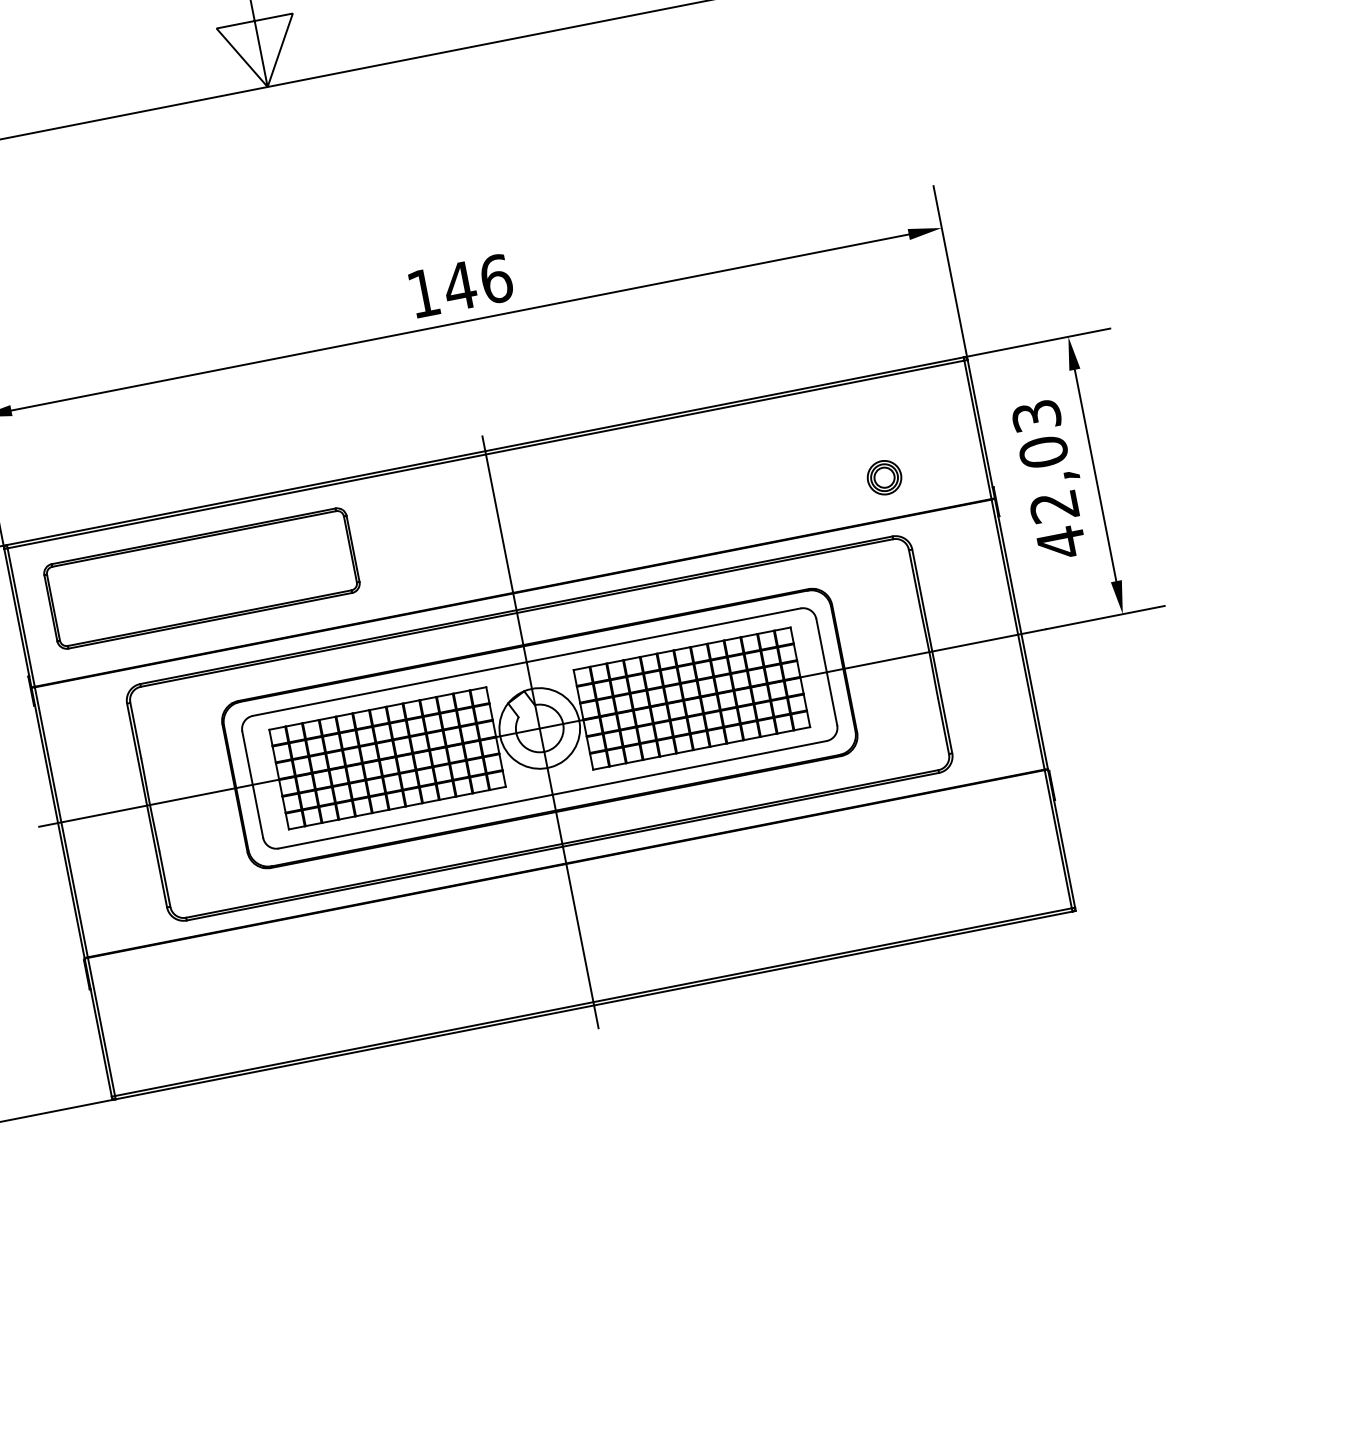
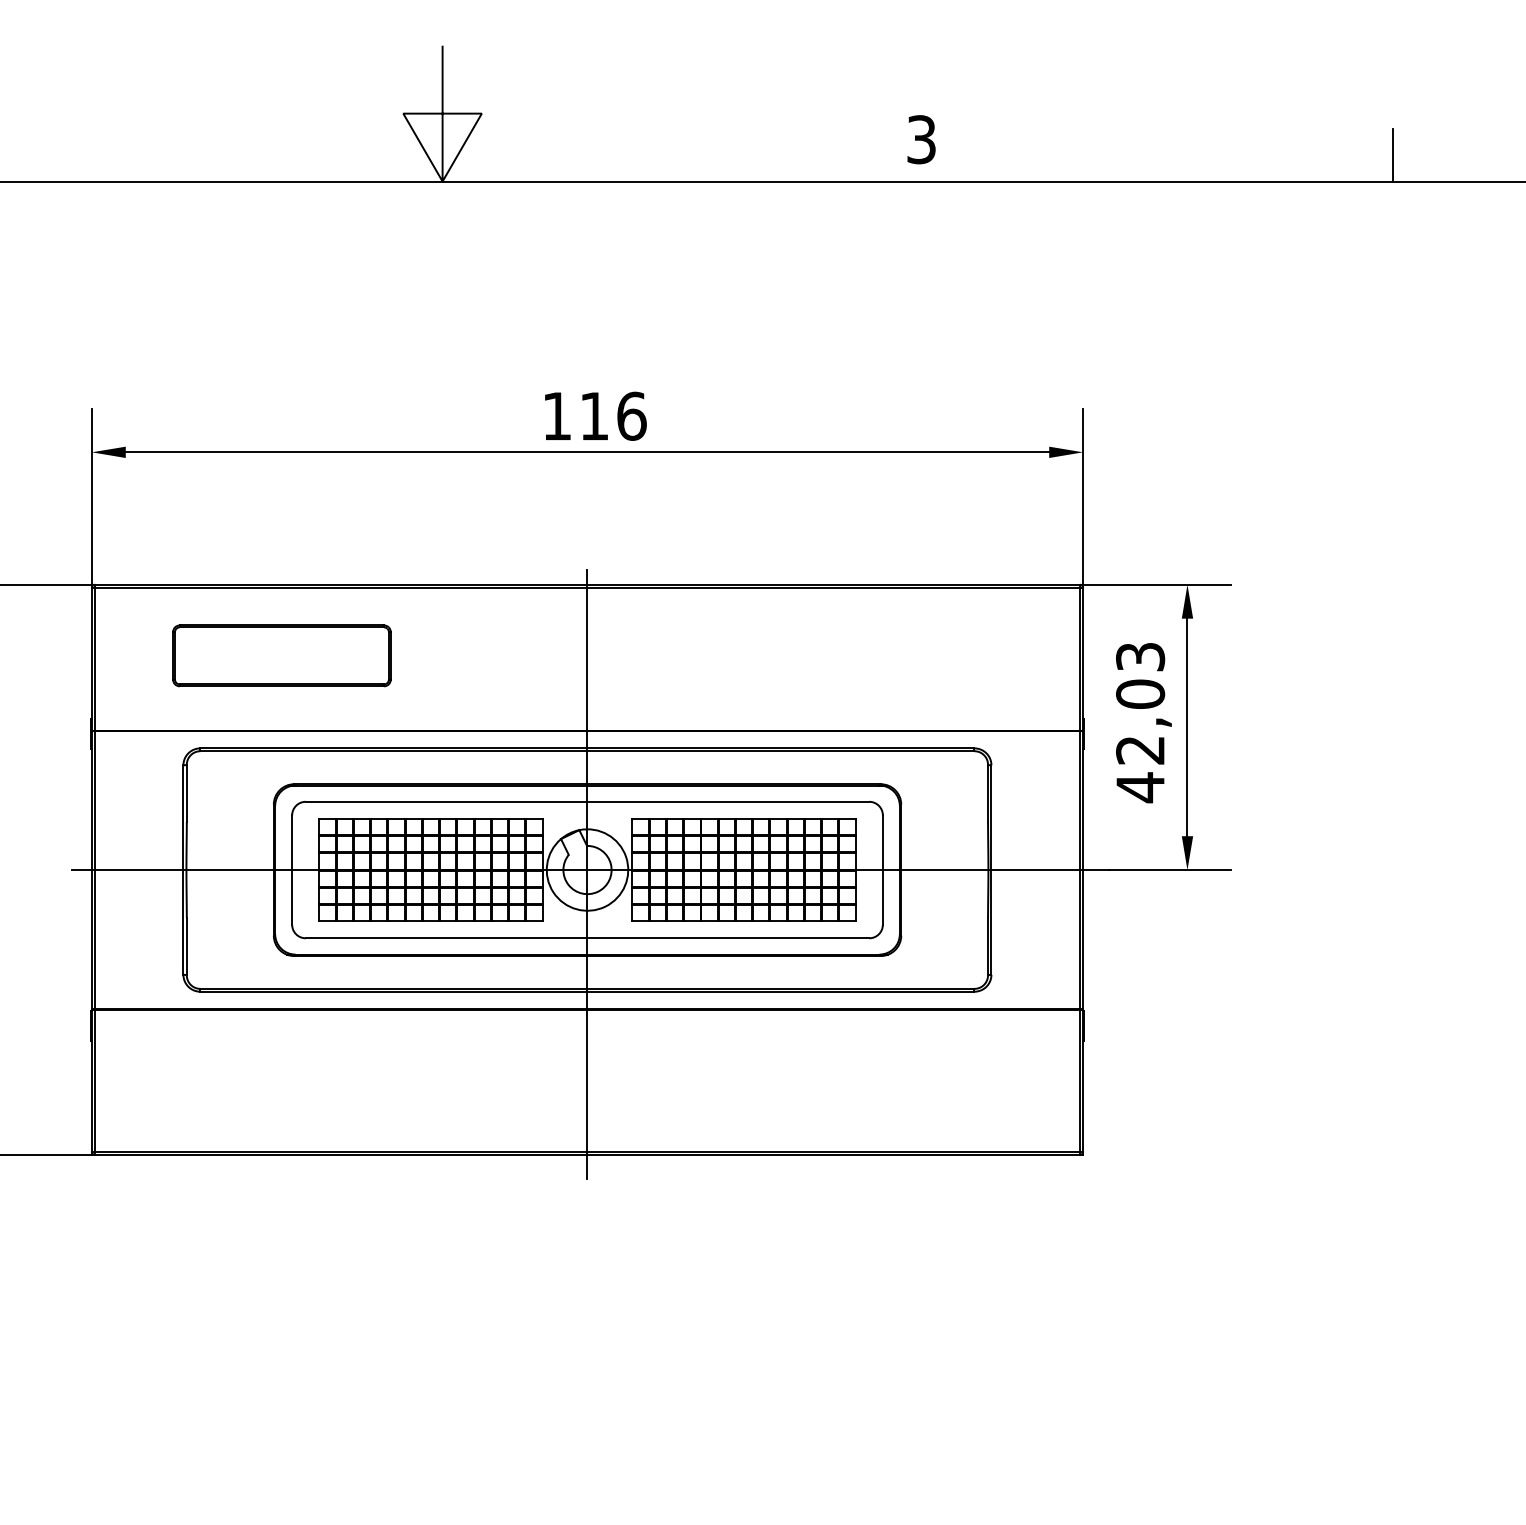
text: (458, 285) -> (593, 415), 146 -> 116
part: (884, 477) -> (977, 688), removed
part: (201, 578) -> (281, 655), size x0.7

